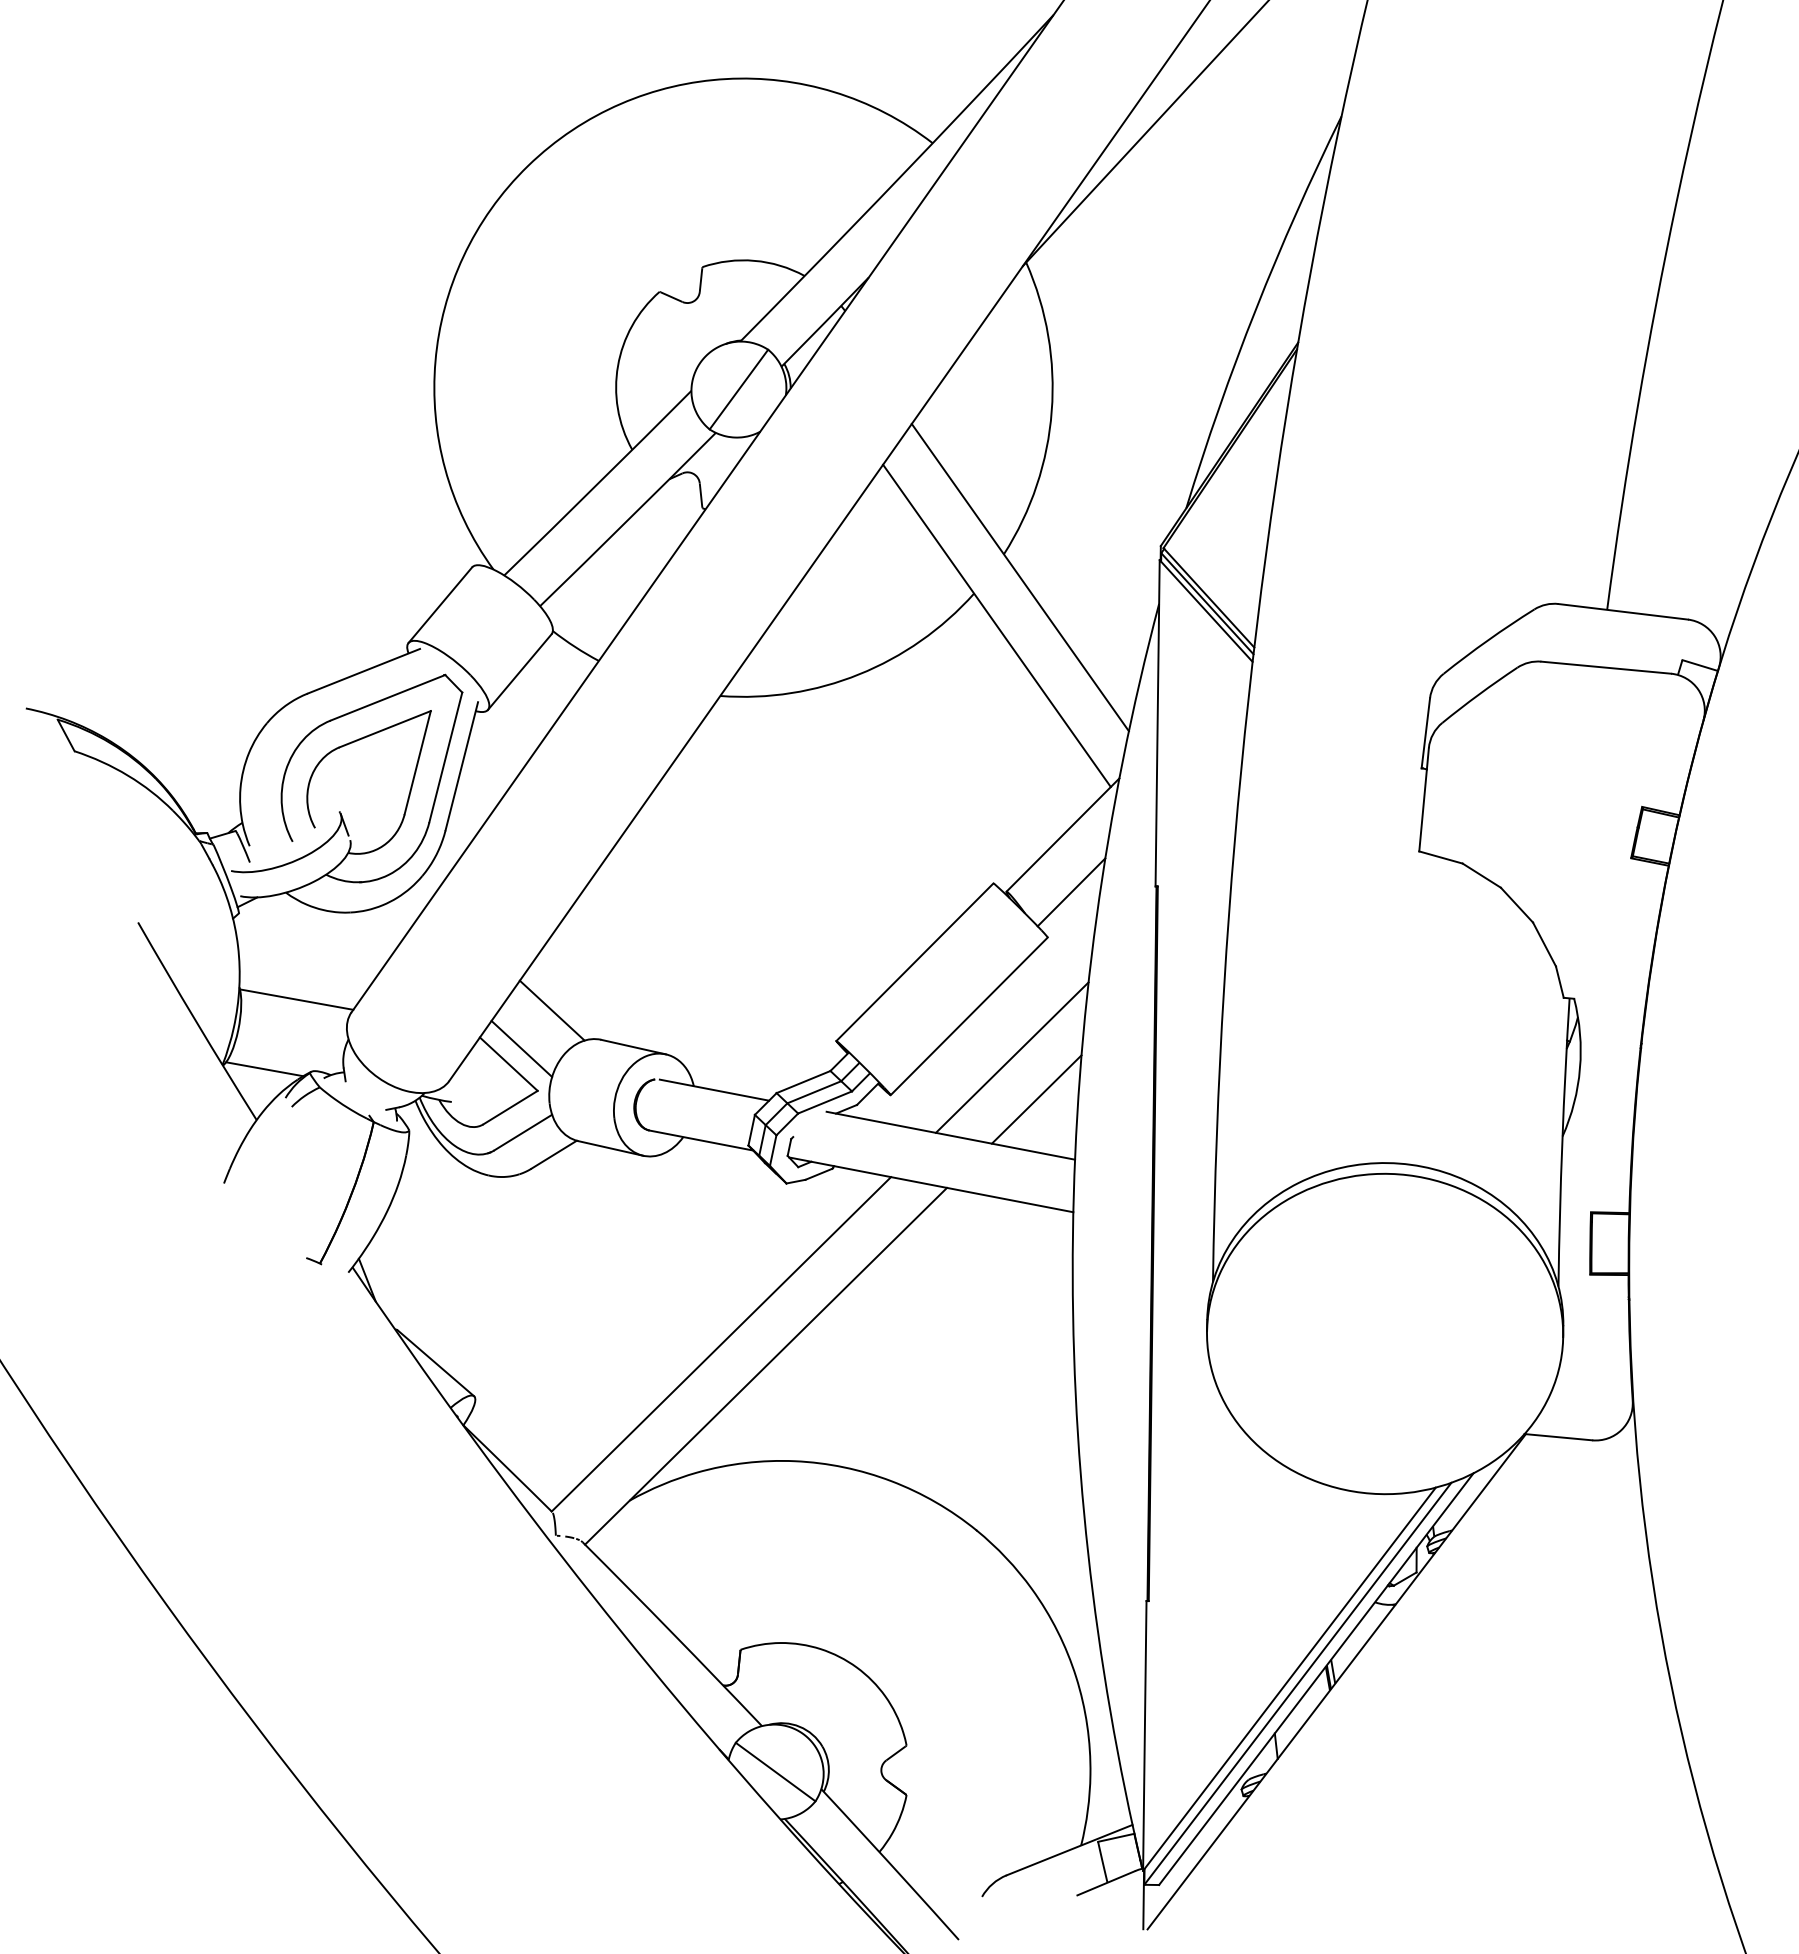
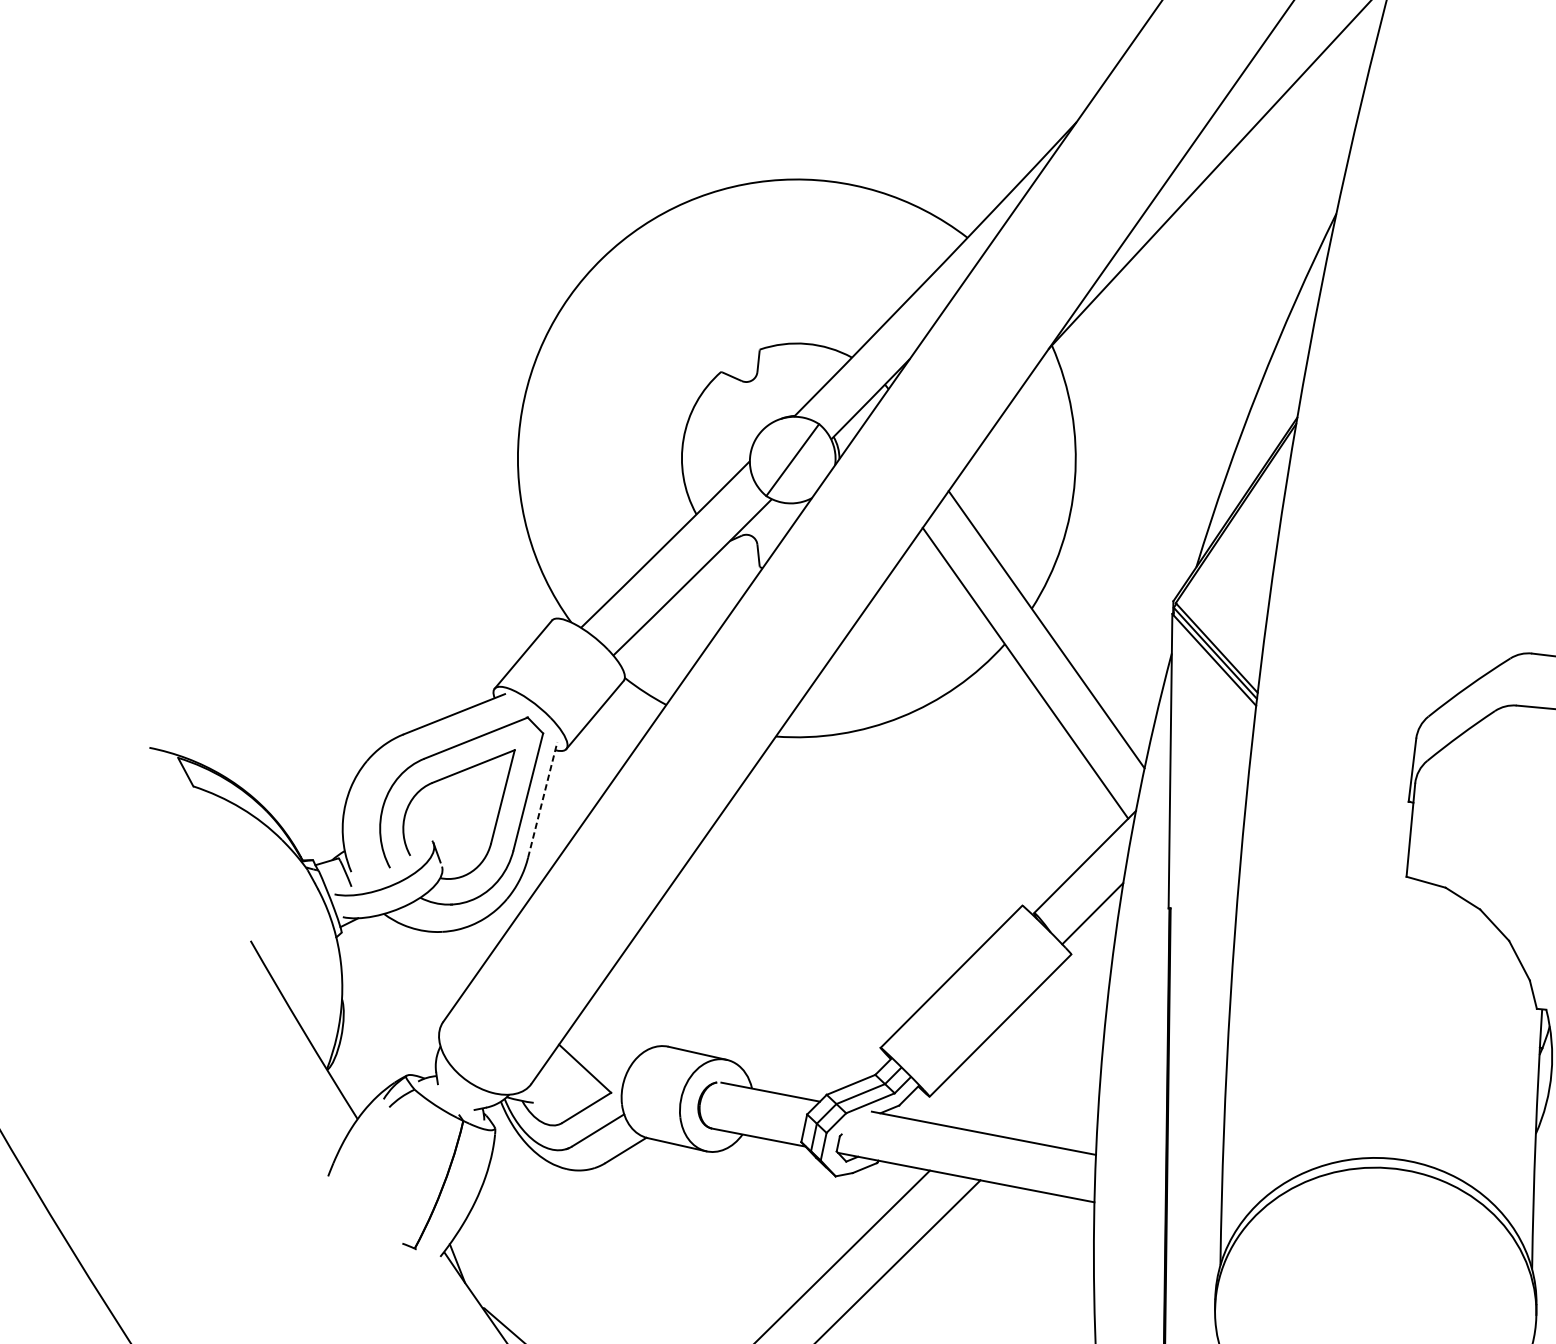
line: (461, 765) -> (542, 799), solid -> dashed
line: (296, 999) -> (393, 1010), removed
line: (551, 1010) -> (623, 1020), removed
line: (521, 1048) -> (596, 1054), removed
line: (1011, 1057) -> (1038, 1062), removed
line: (264, 1069) -> (364, 1073), removed
line: (1036, 1099) -> (1061, 1100), removed

